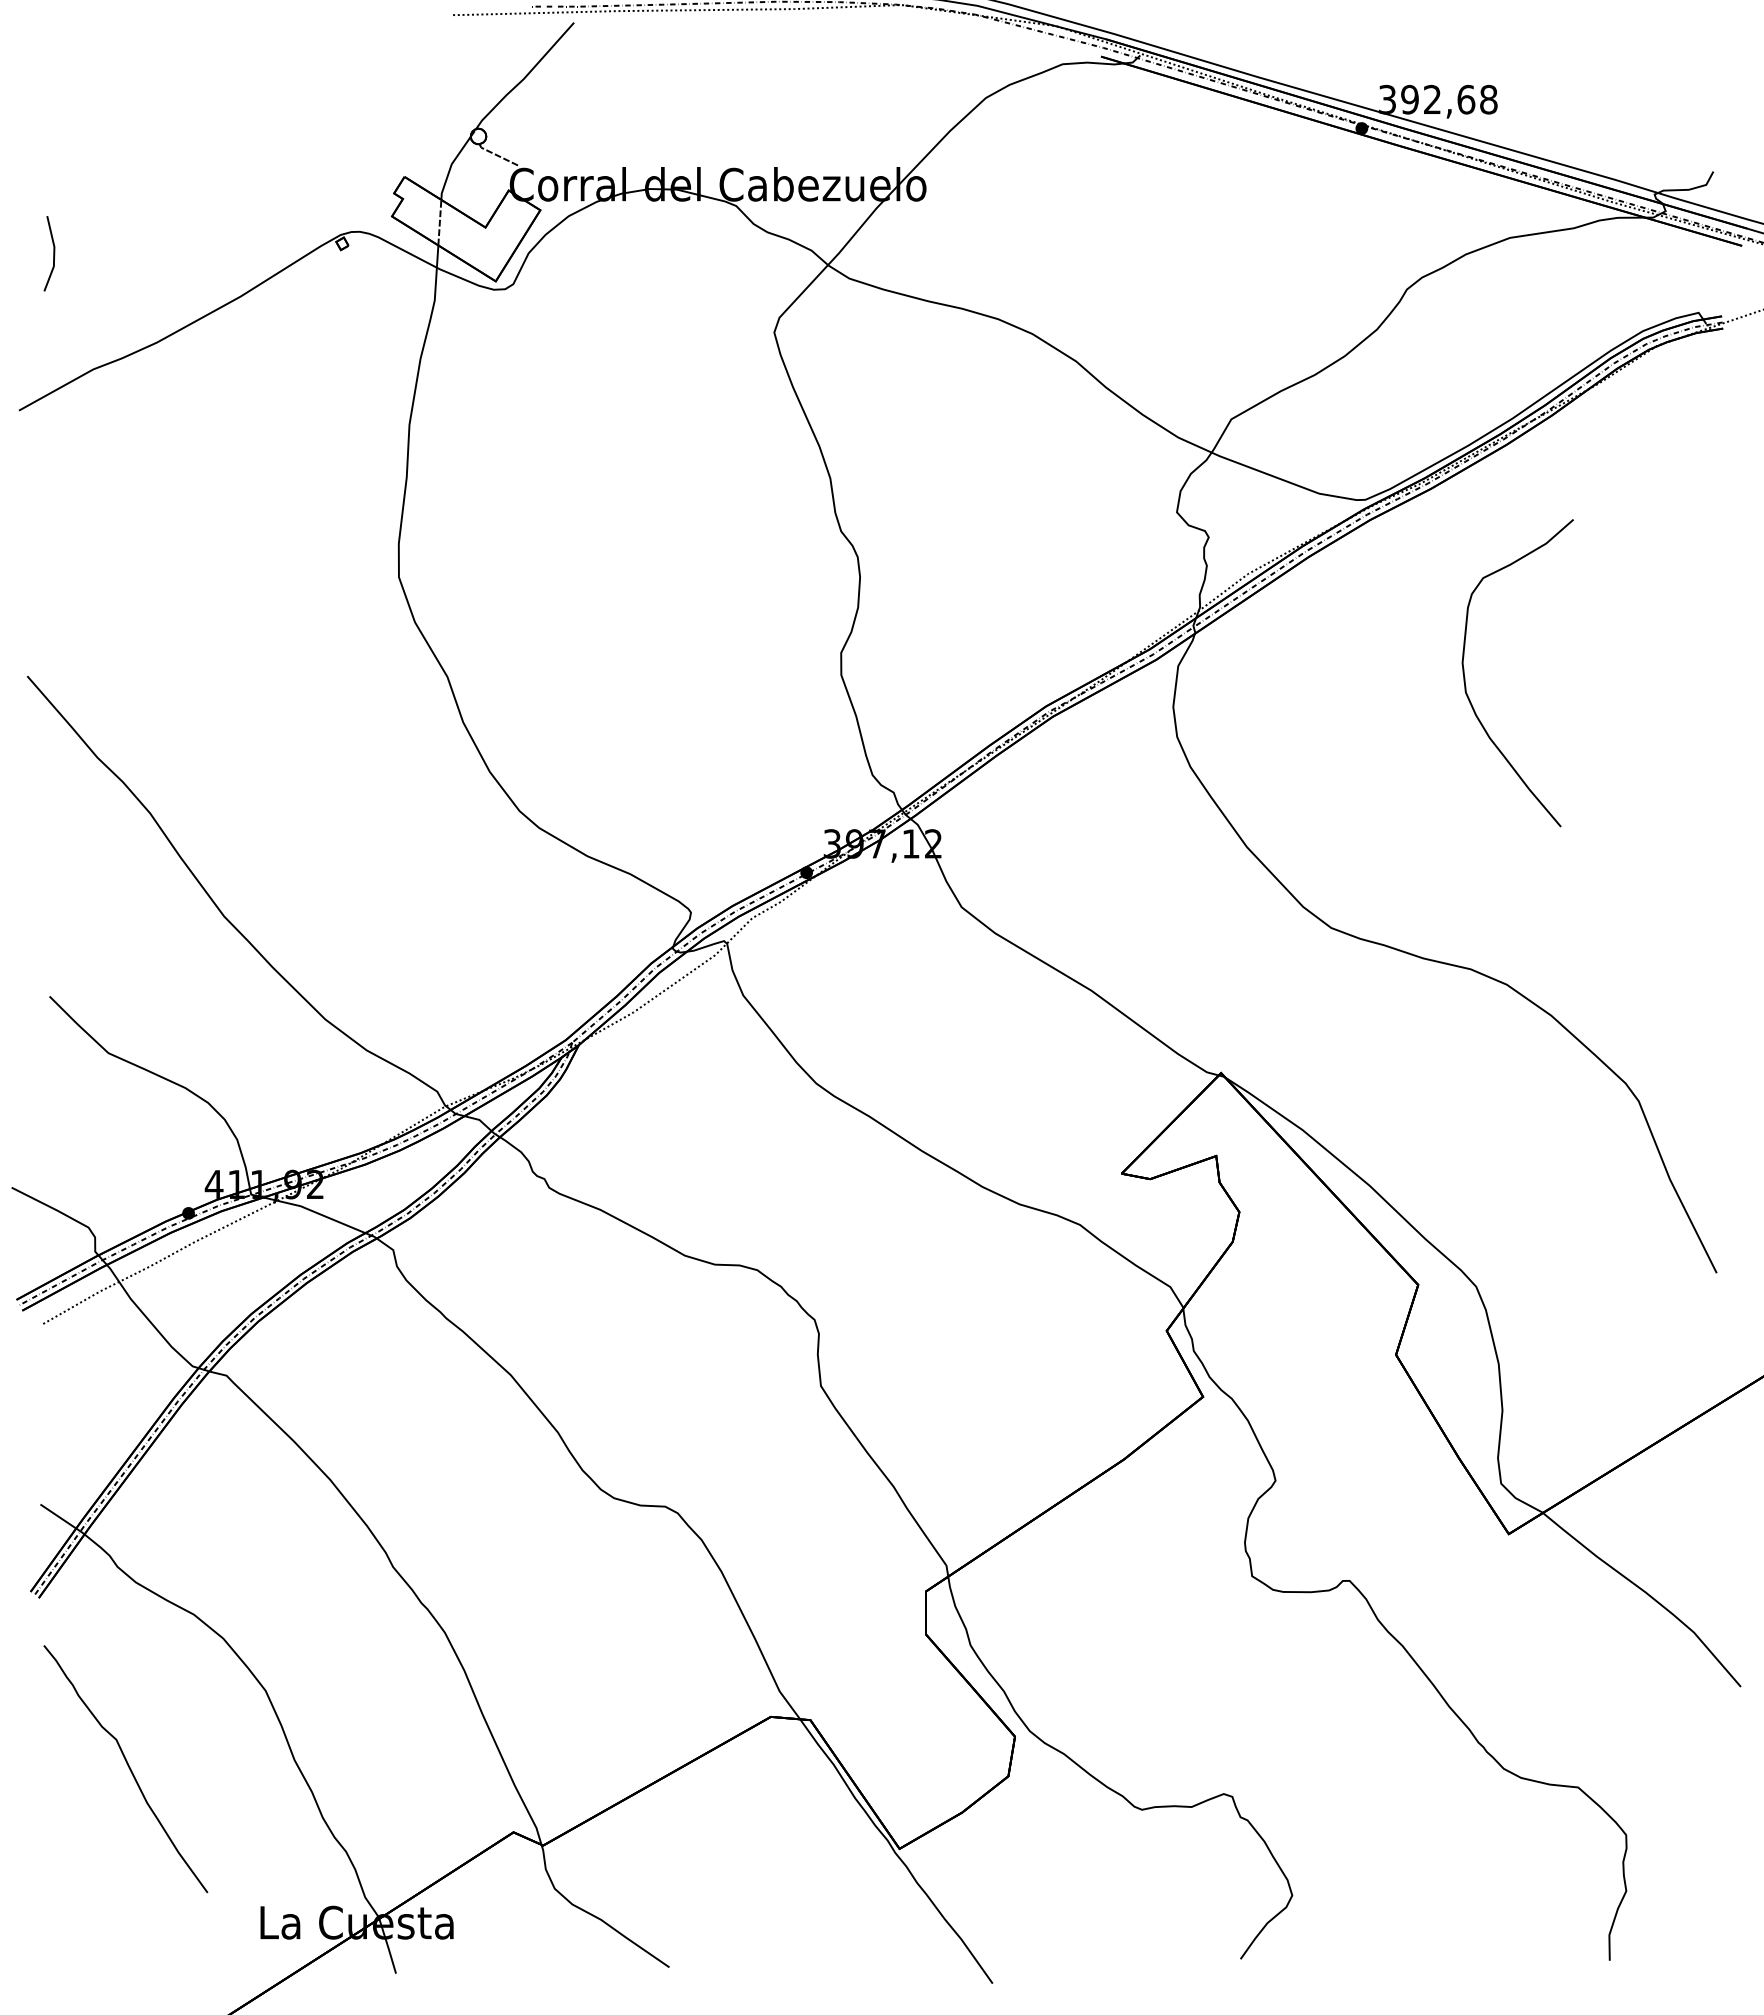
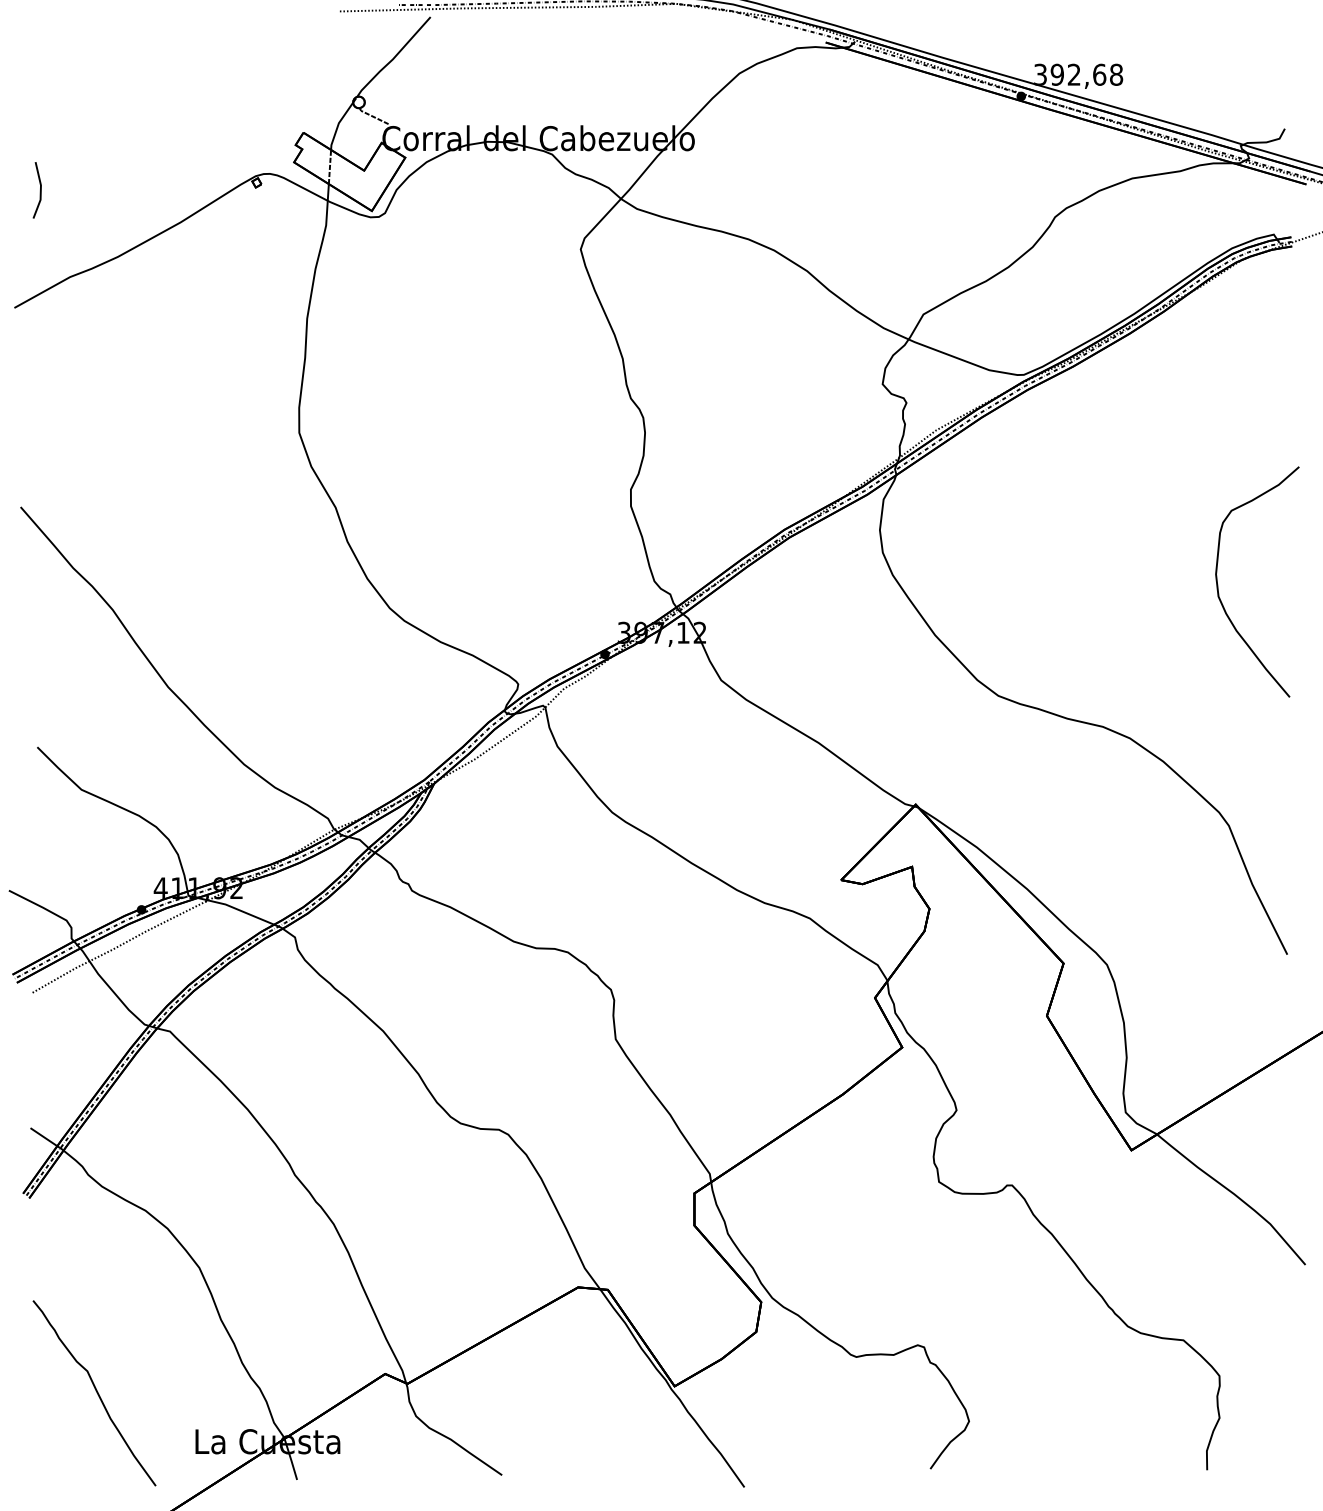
curve: (1465, 677) -> (1218, 585), moved
curve: (128, 1768) -> (96, 1392), moved

